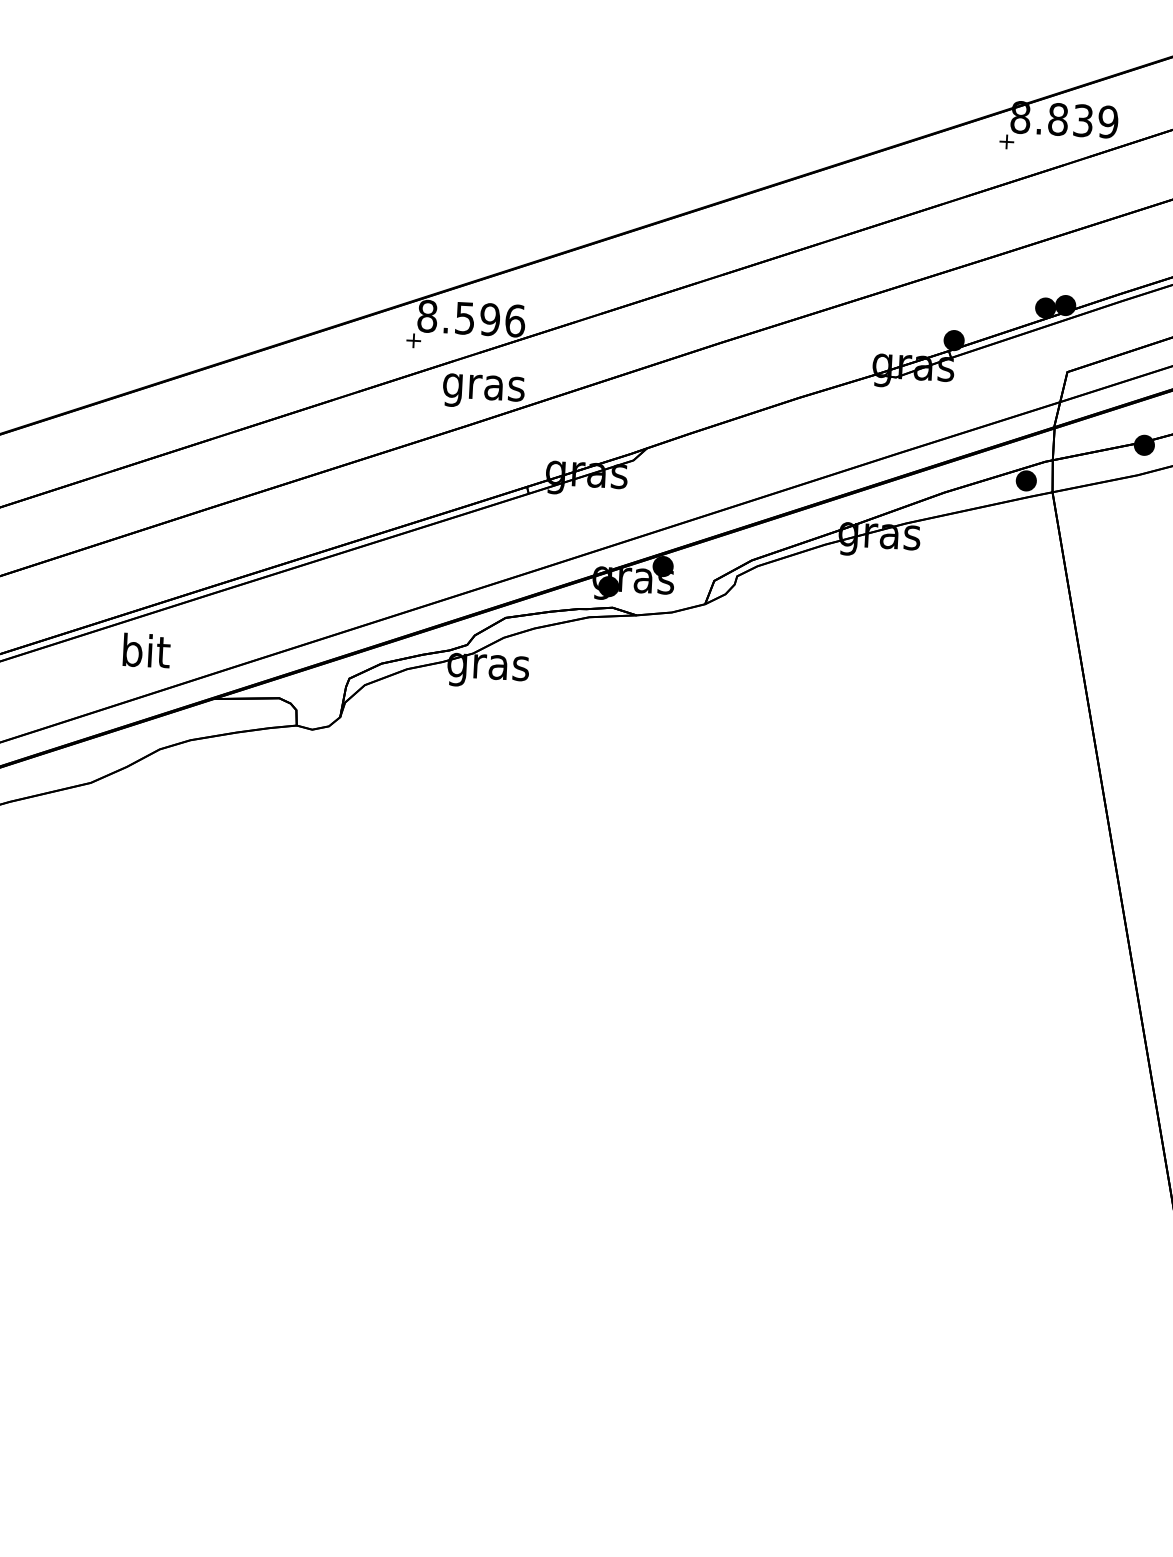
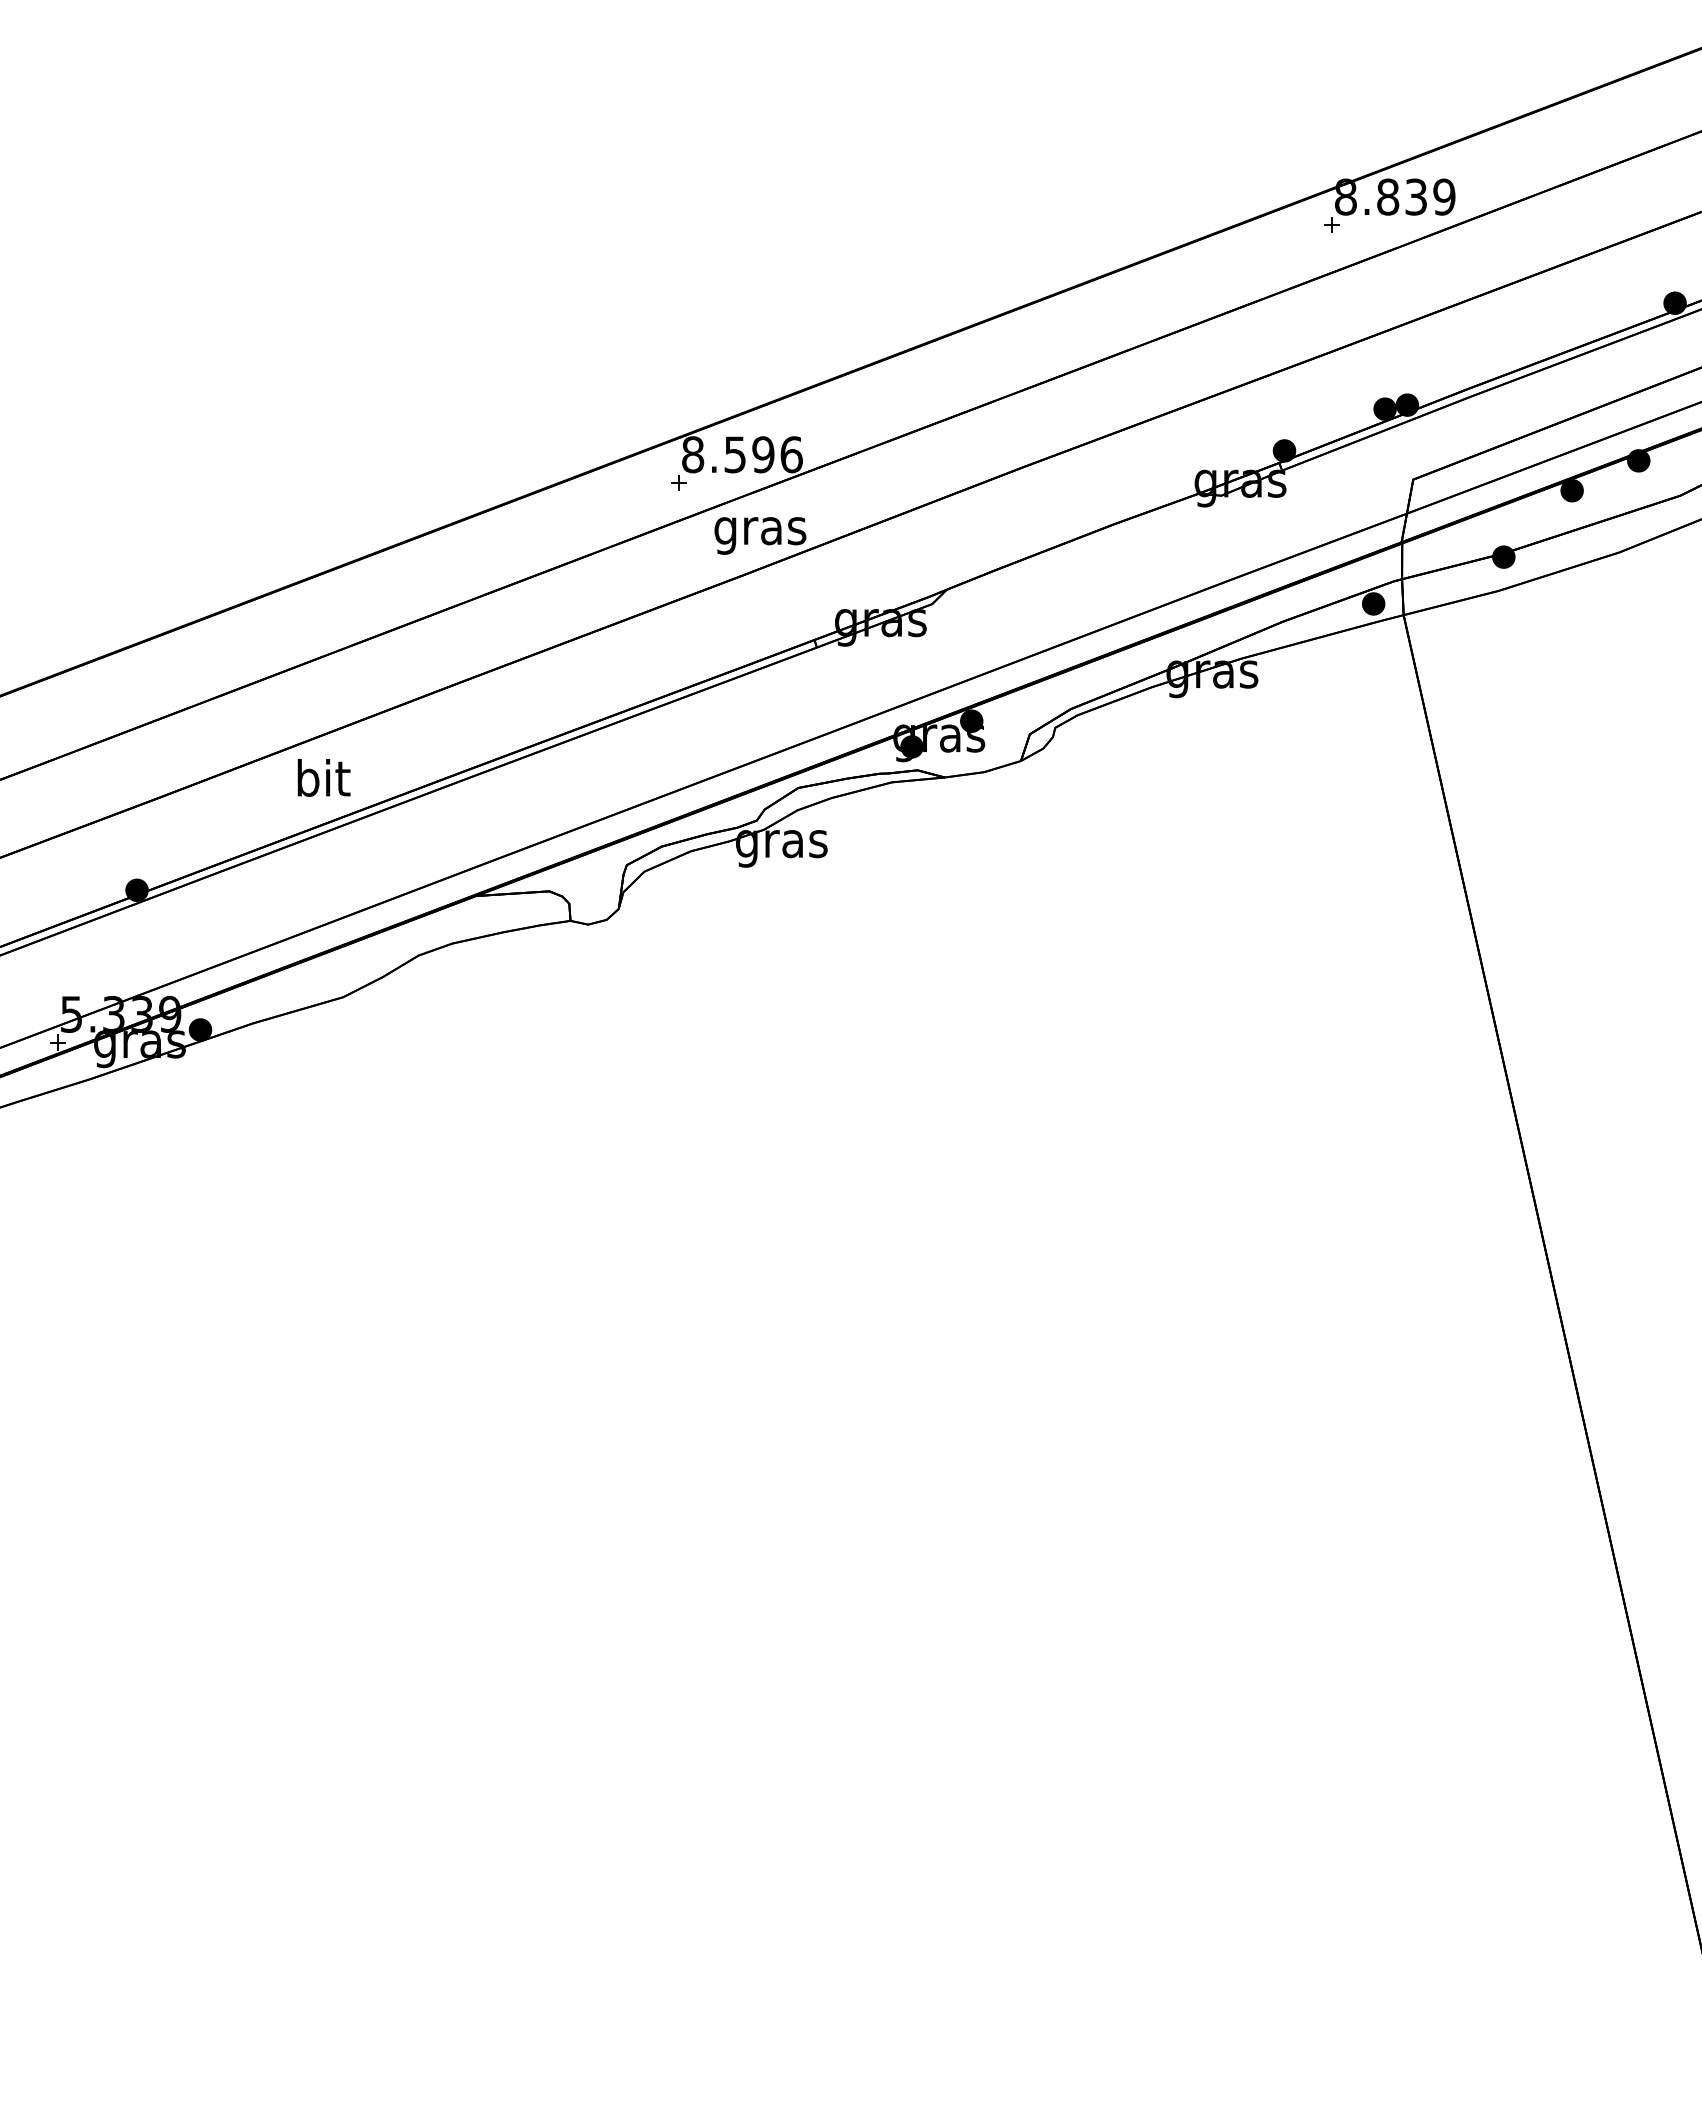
text: (146, 650) -> (323, 777), moved

